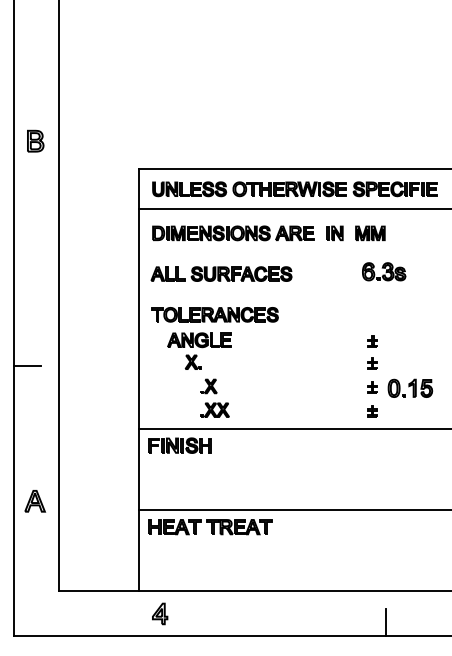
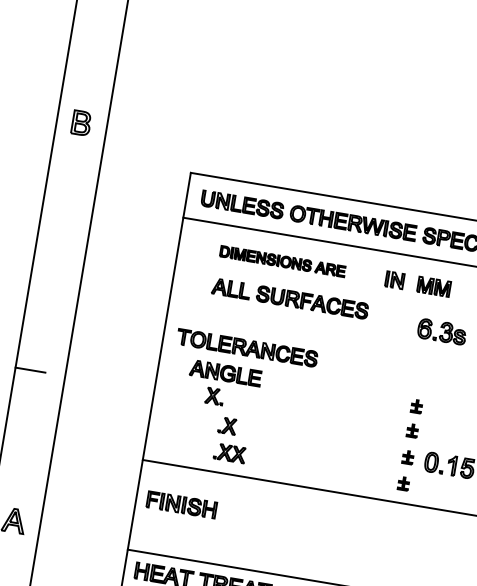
part: (233, 233) -> (282, 261), size x0.7
part: (221, 273) -> (290, 298), moved
part: (179, 445) -> (180, 504), moved

